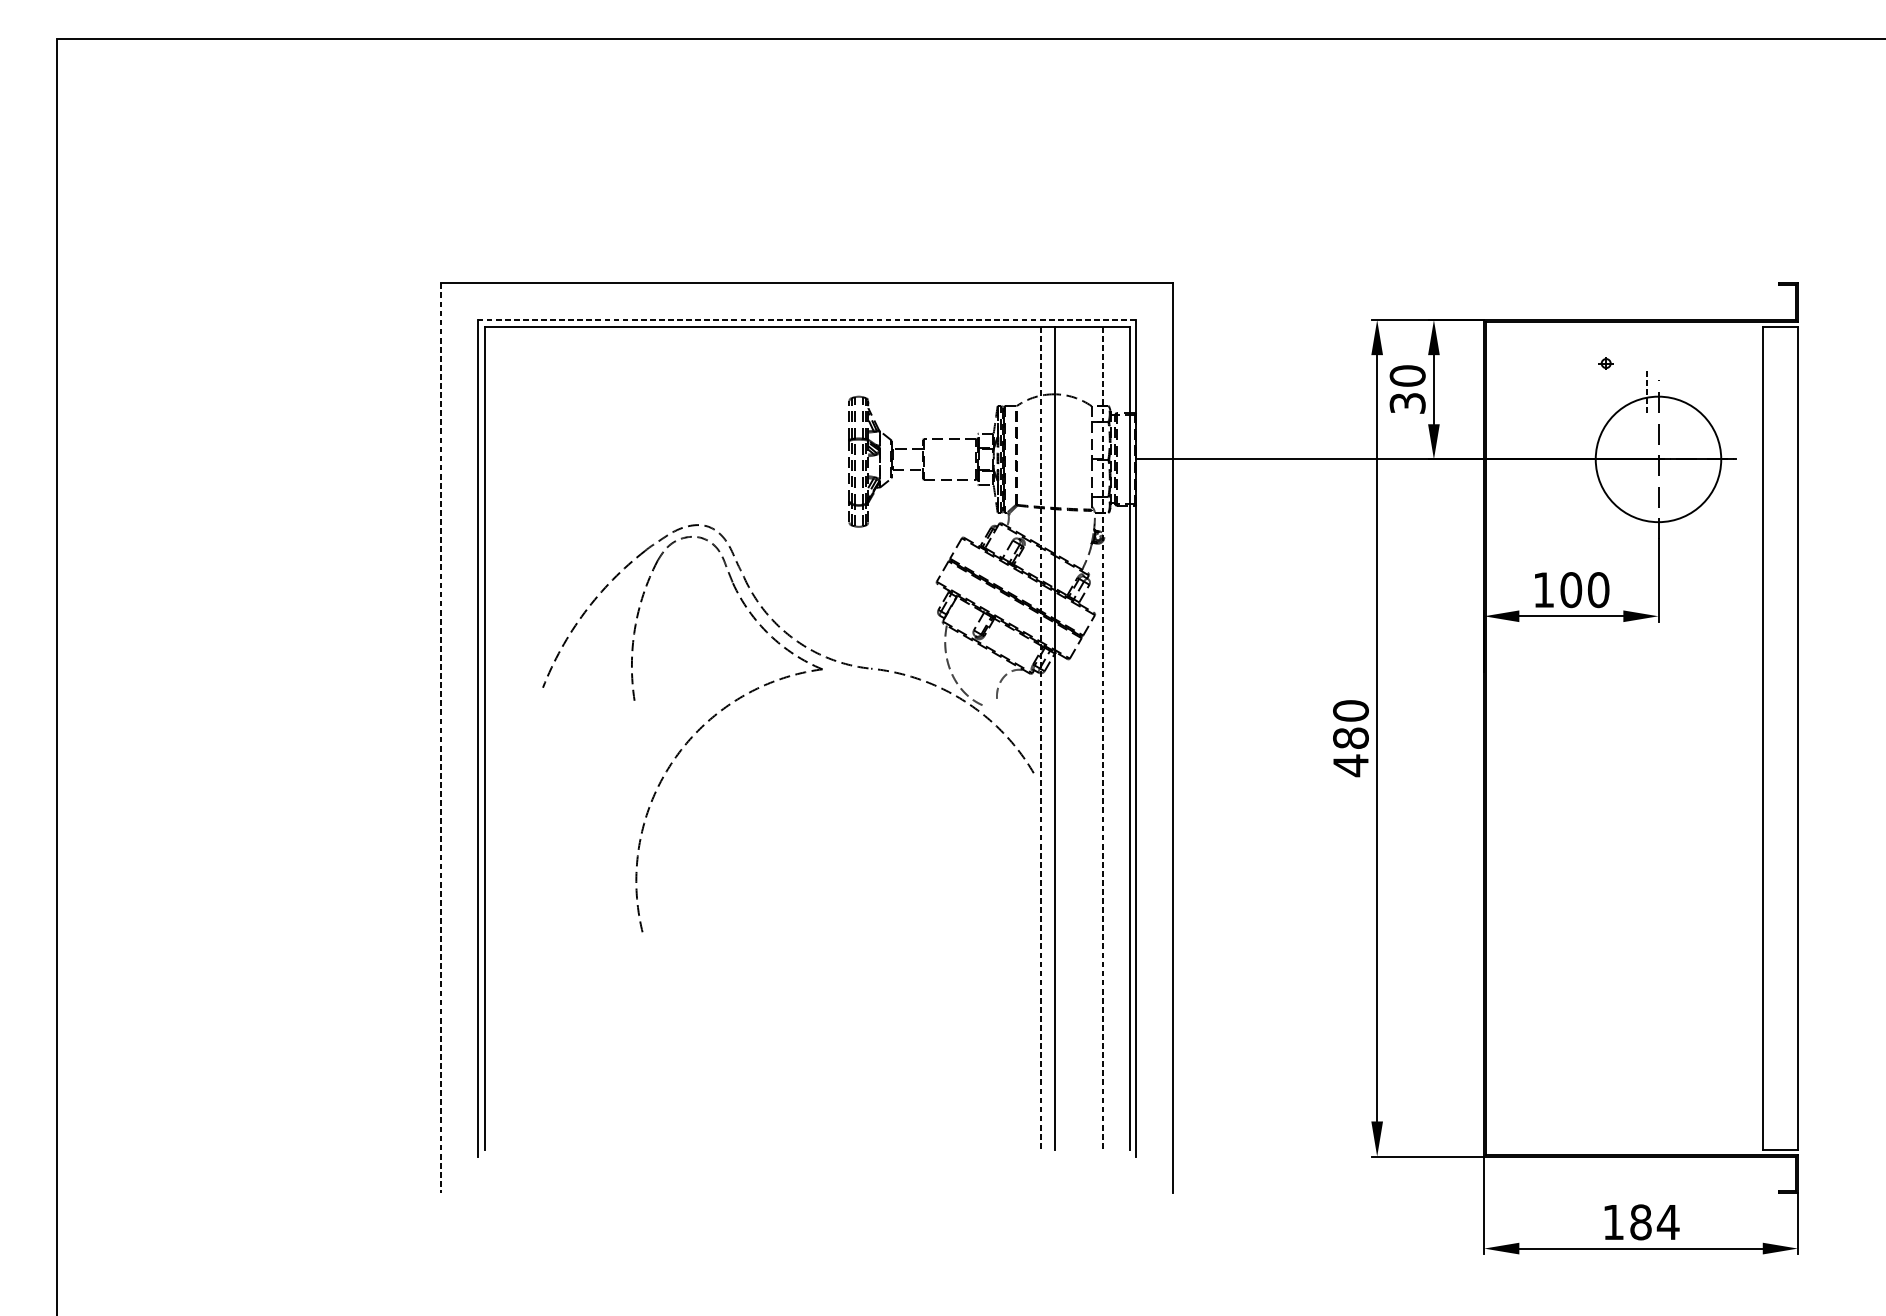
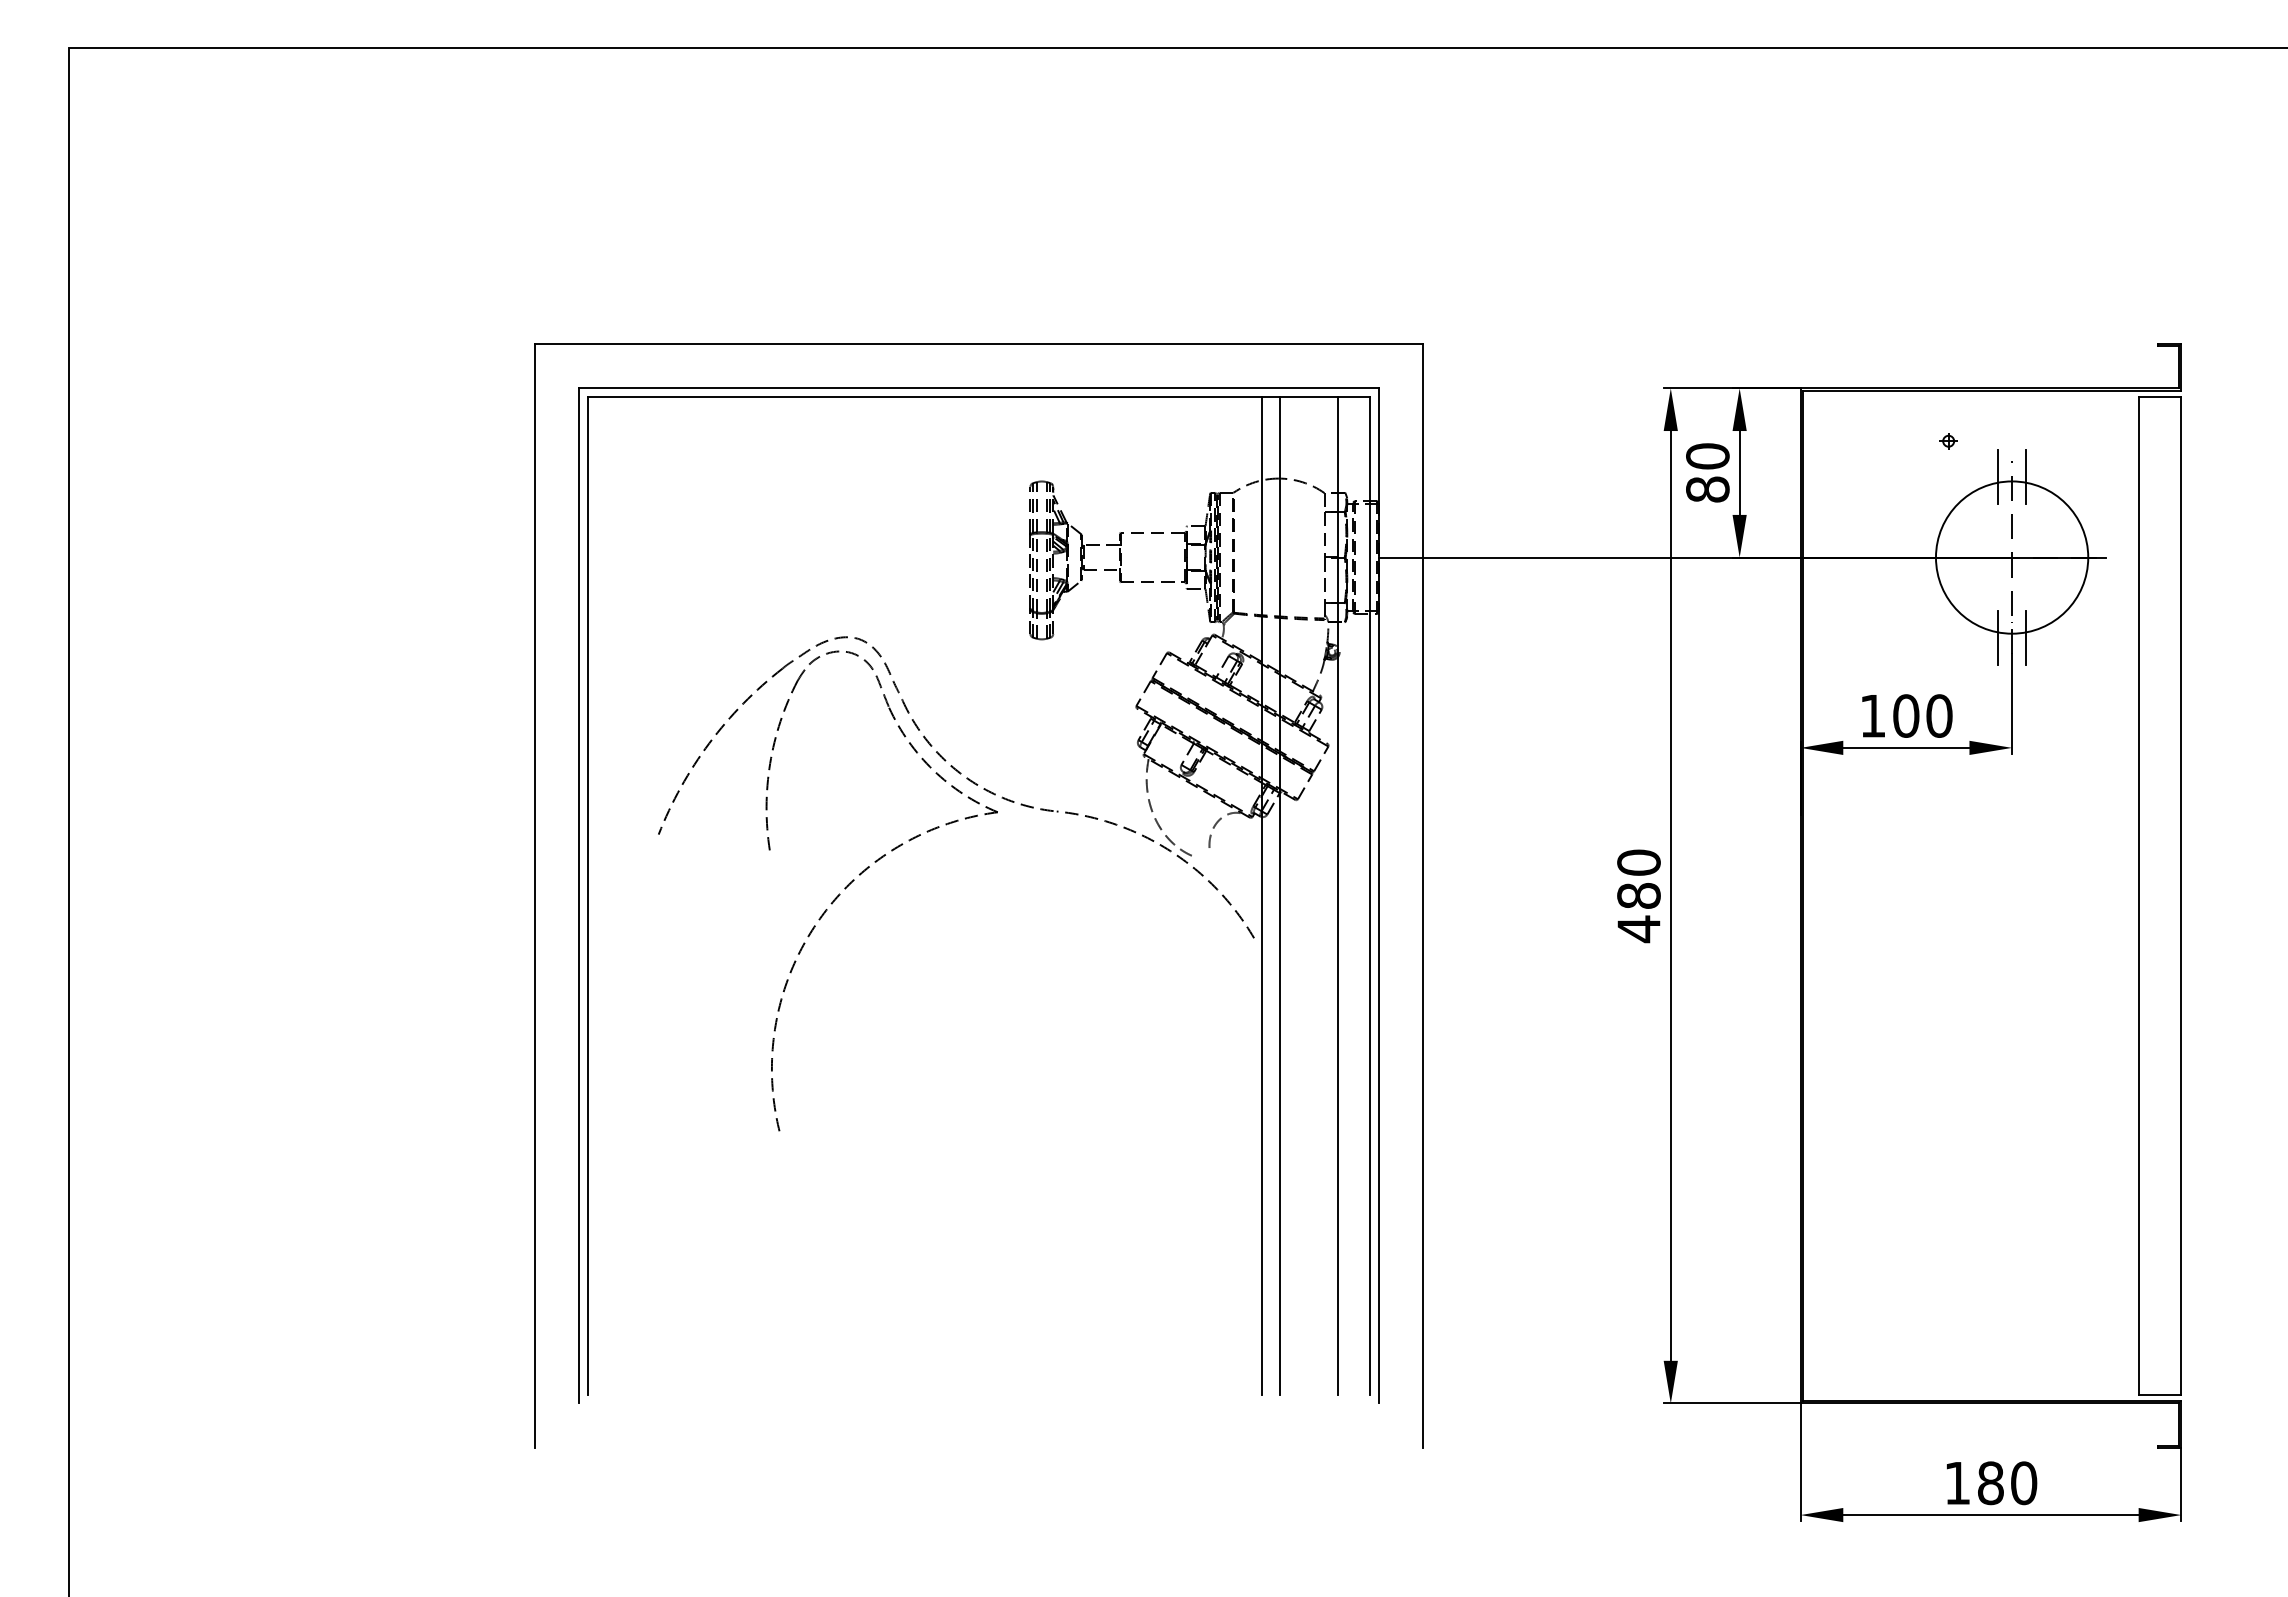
line: (807, 320) -> (979, 388), dashed -> solid
line: (1646, 393) -> (1997, 477), dashed -> solid
line: (1670, 393) -> (2026, 477), added
text: (1407, 403) -> (1707, 489), 30 -> 80
line: (1646, 525) -> (1997, 637), added
line: (1670, 525) -> (2026, 637), added
line: (440, 737) -> (534, 895), dashed -> solid
line: (1040, 738) -> (1262, 896), dashed -> solid
line: (1103, 738) -> (1338, 896), dashed -> solid
text: (1667, 1222) -> (2023, 1483), 184 -> 180

